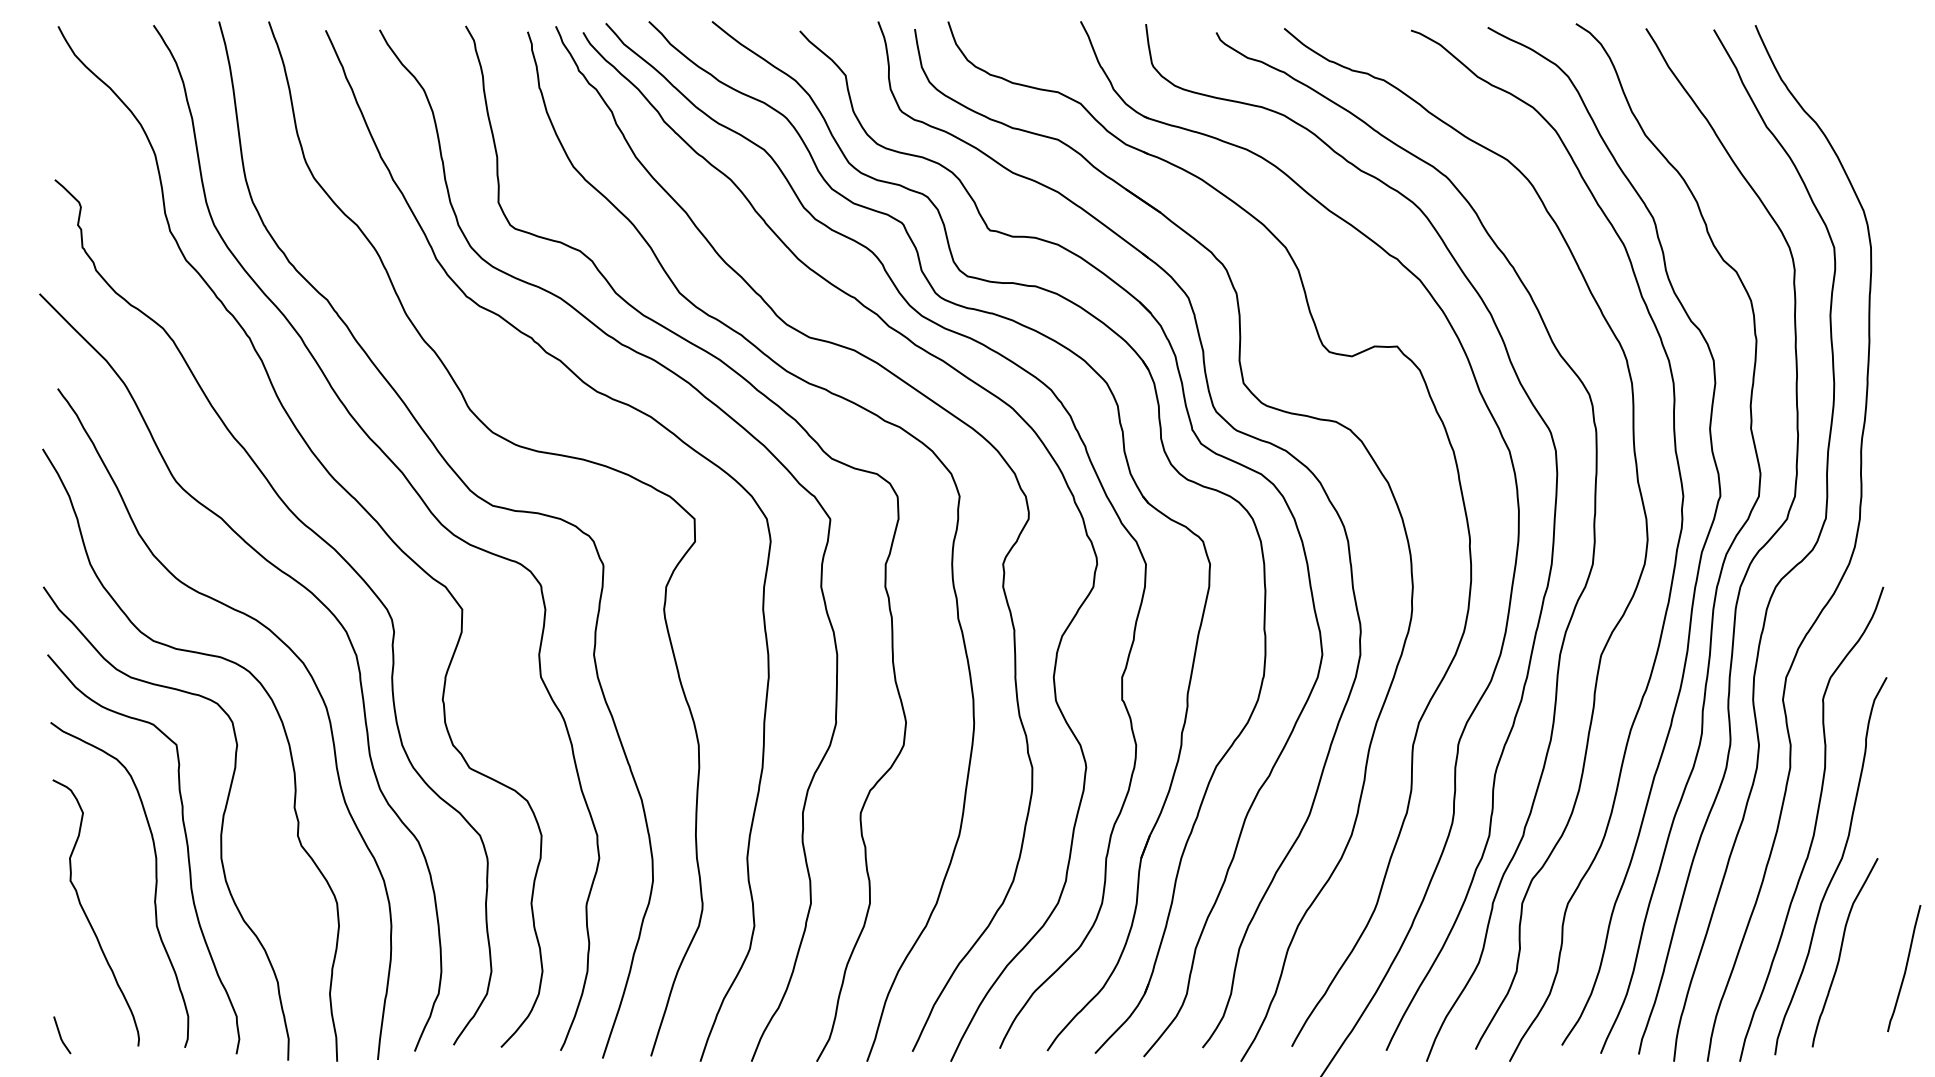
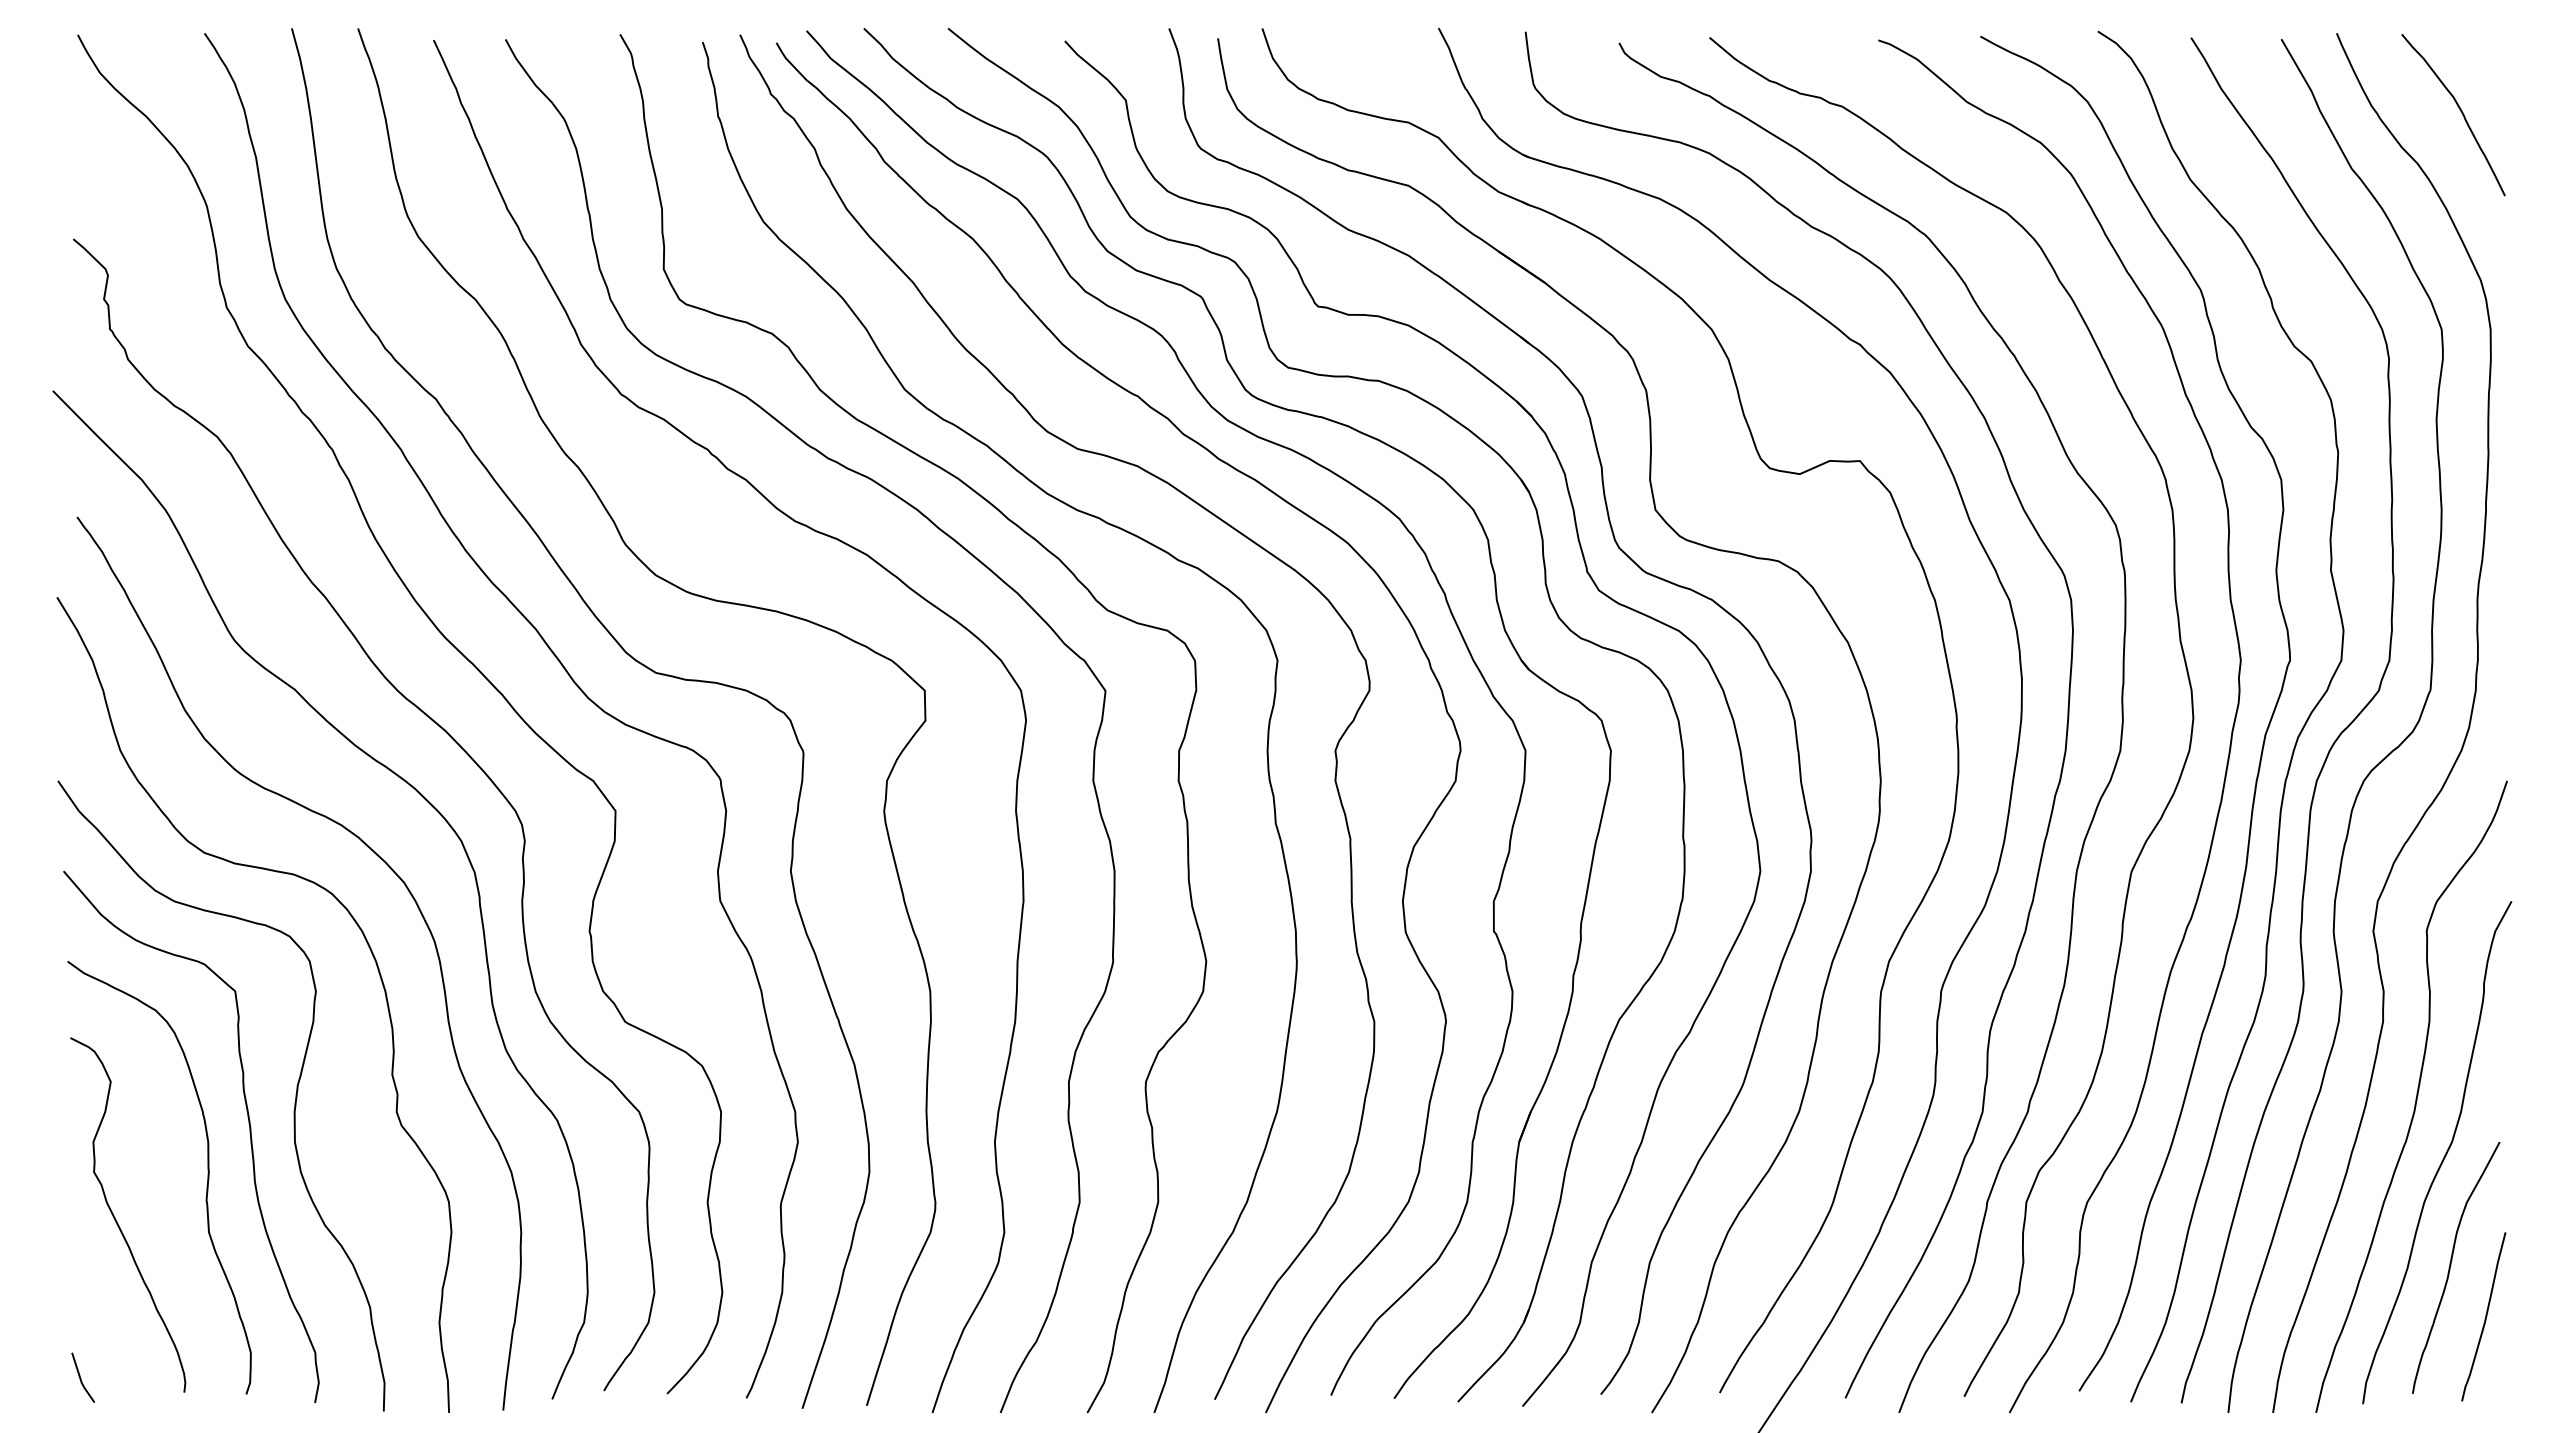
curve: (1848, 83) -> (2460, 111), added
curve: (1905, 968) -> (2485, 1316), moved

